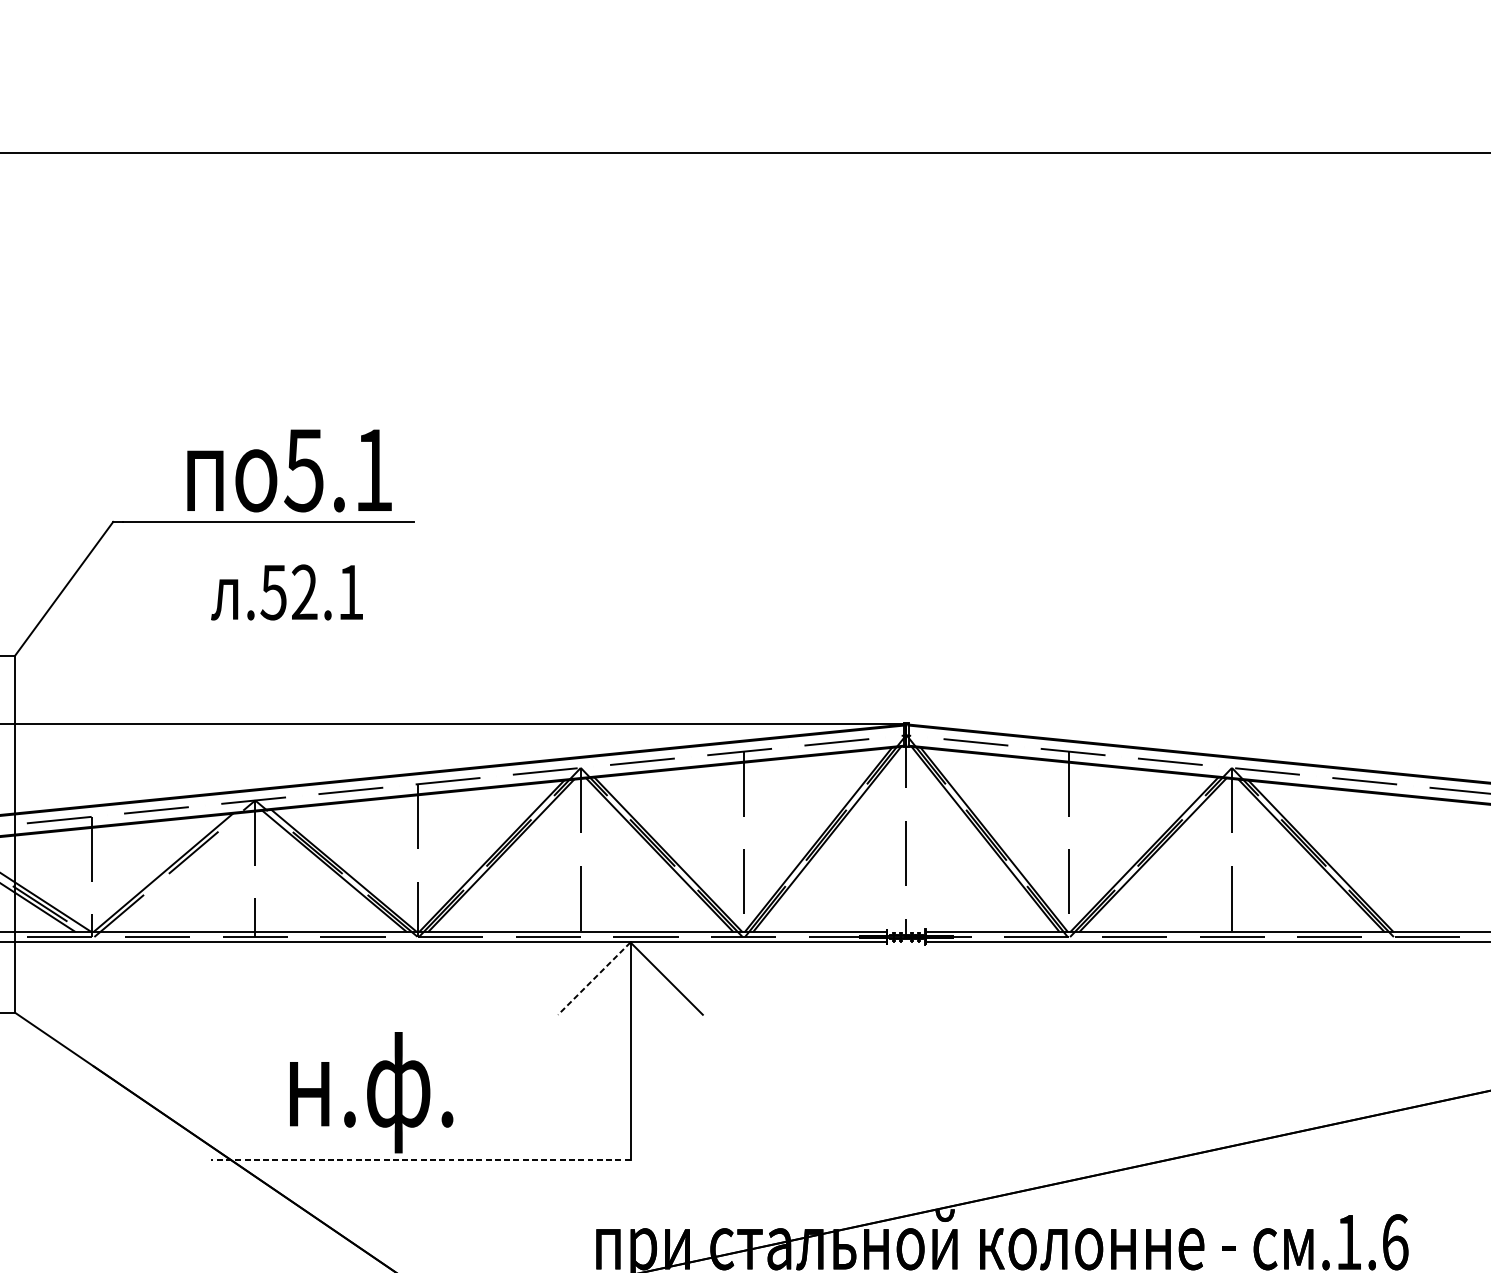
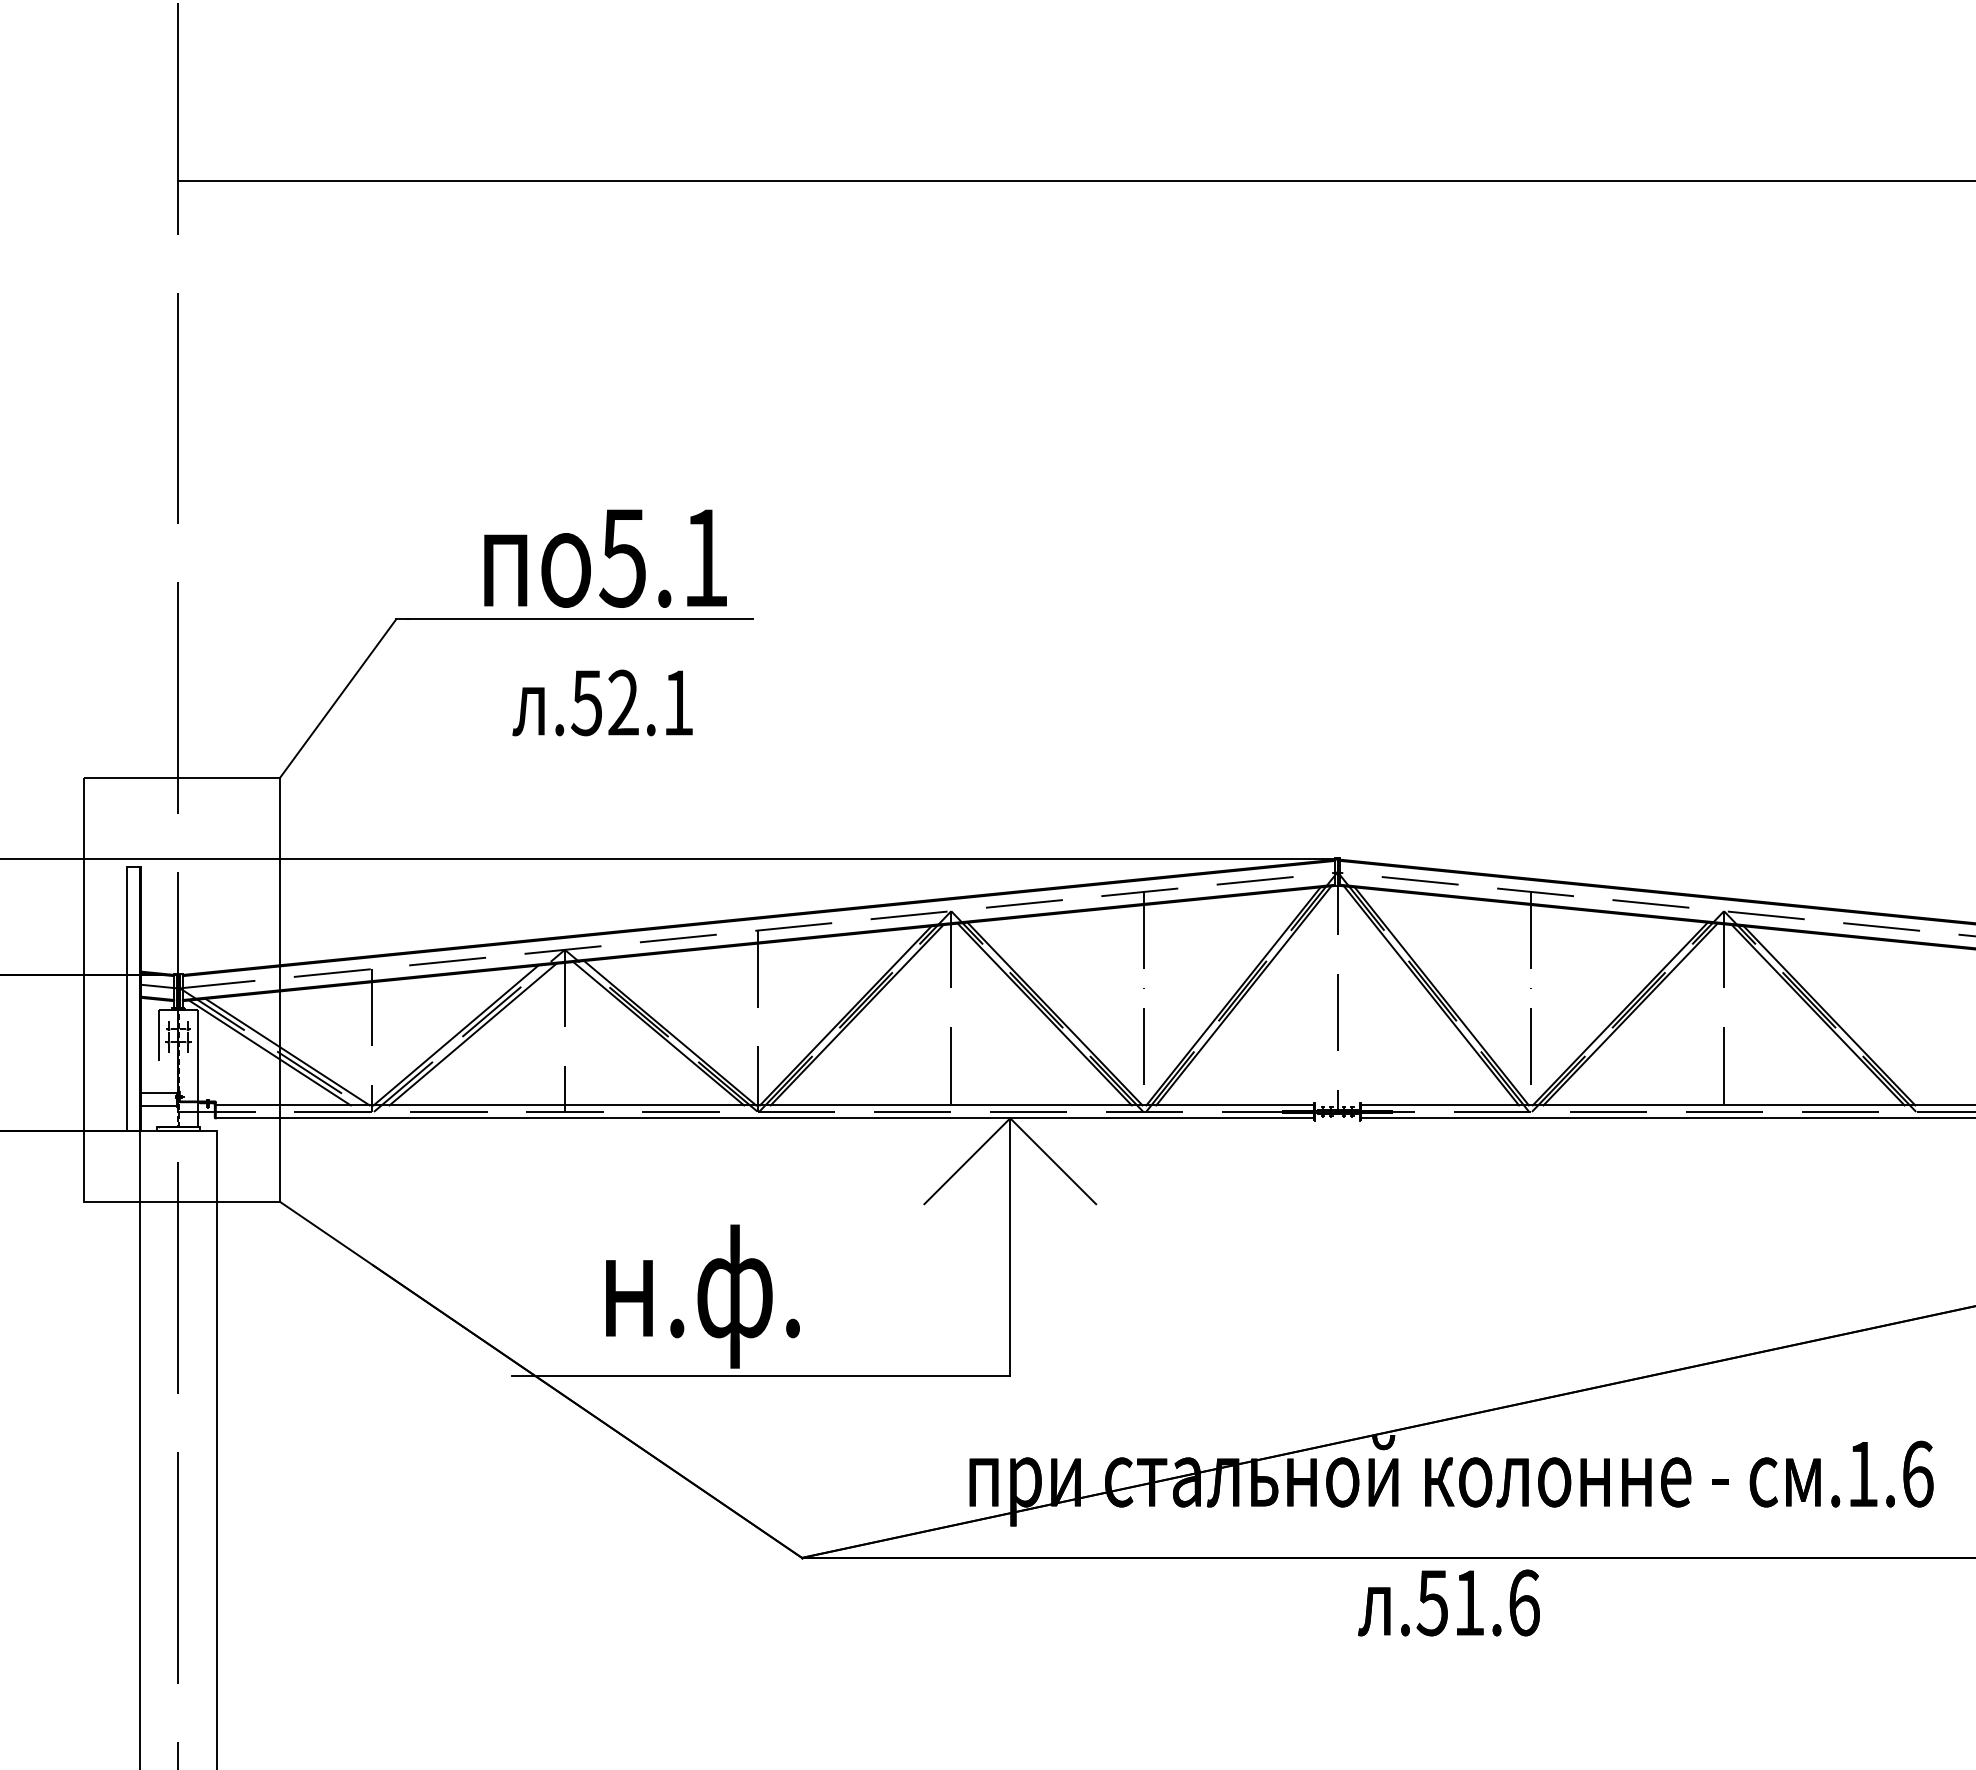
line: (177, 871) -> (472, 1034), added
line: (594, 978) -> (967, 1161), dashed -> solid
line: (420, 1159) -> (761, 1375), dashed -> solid

